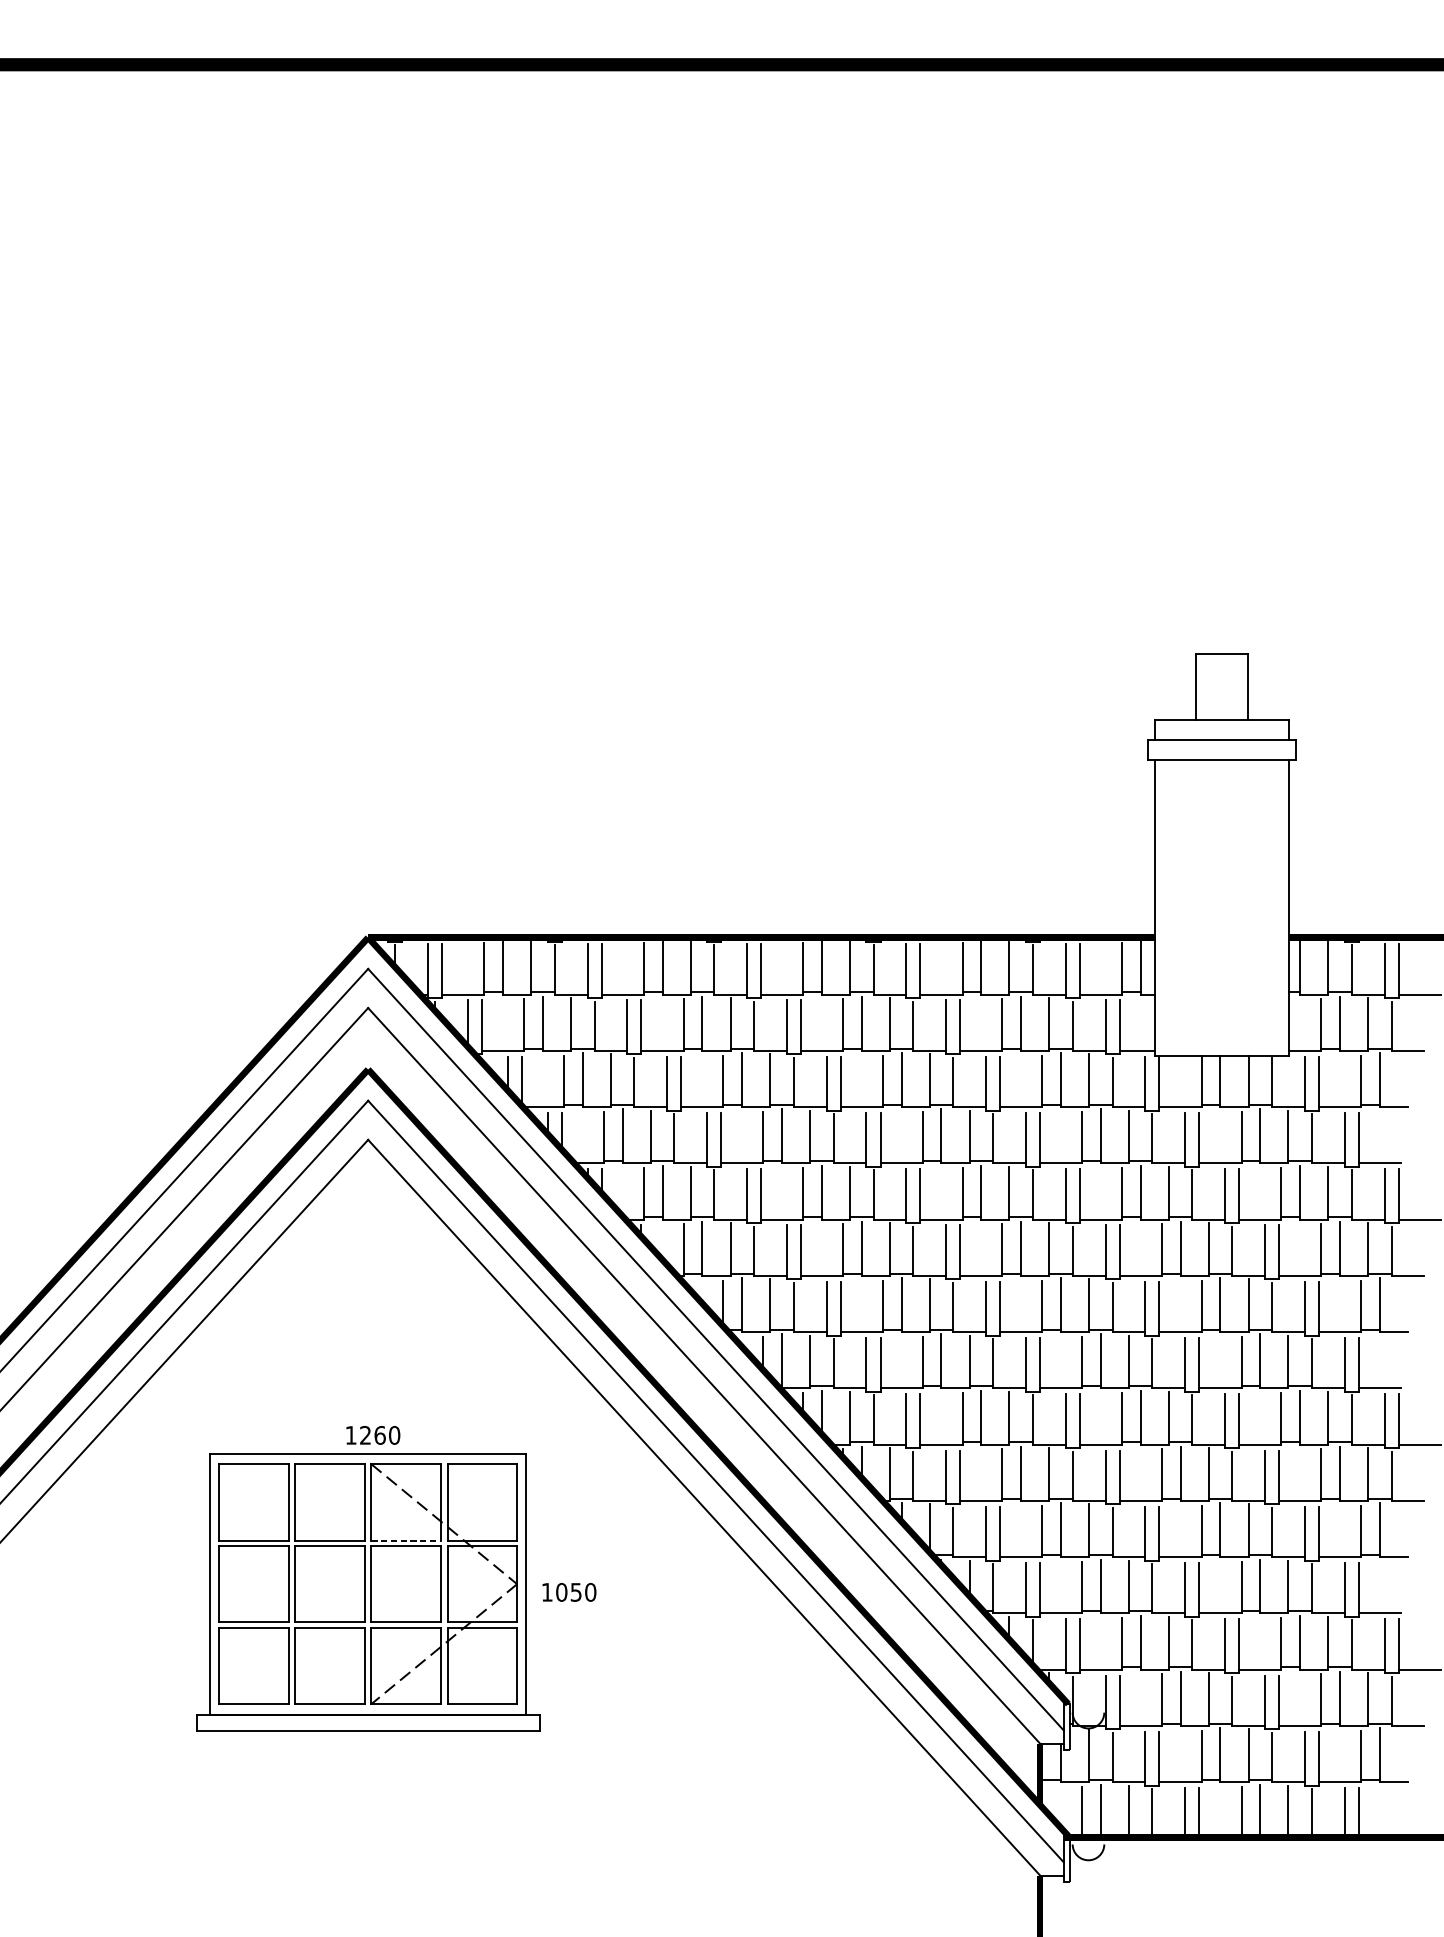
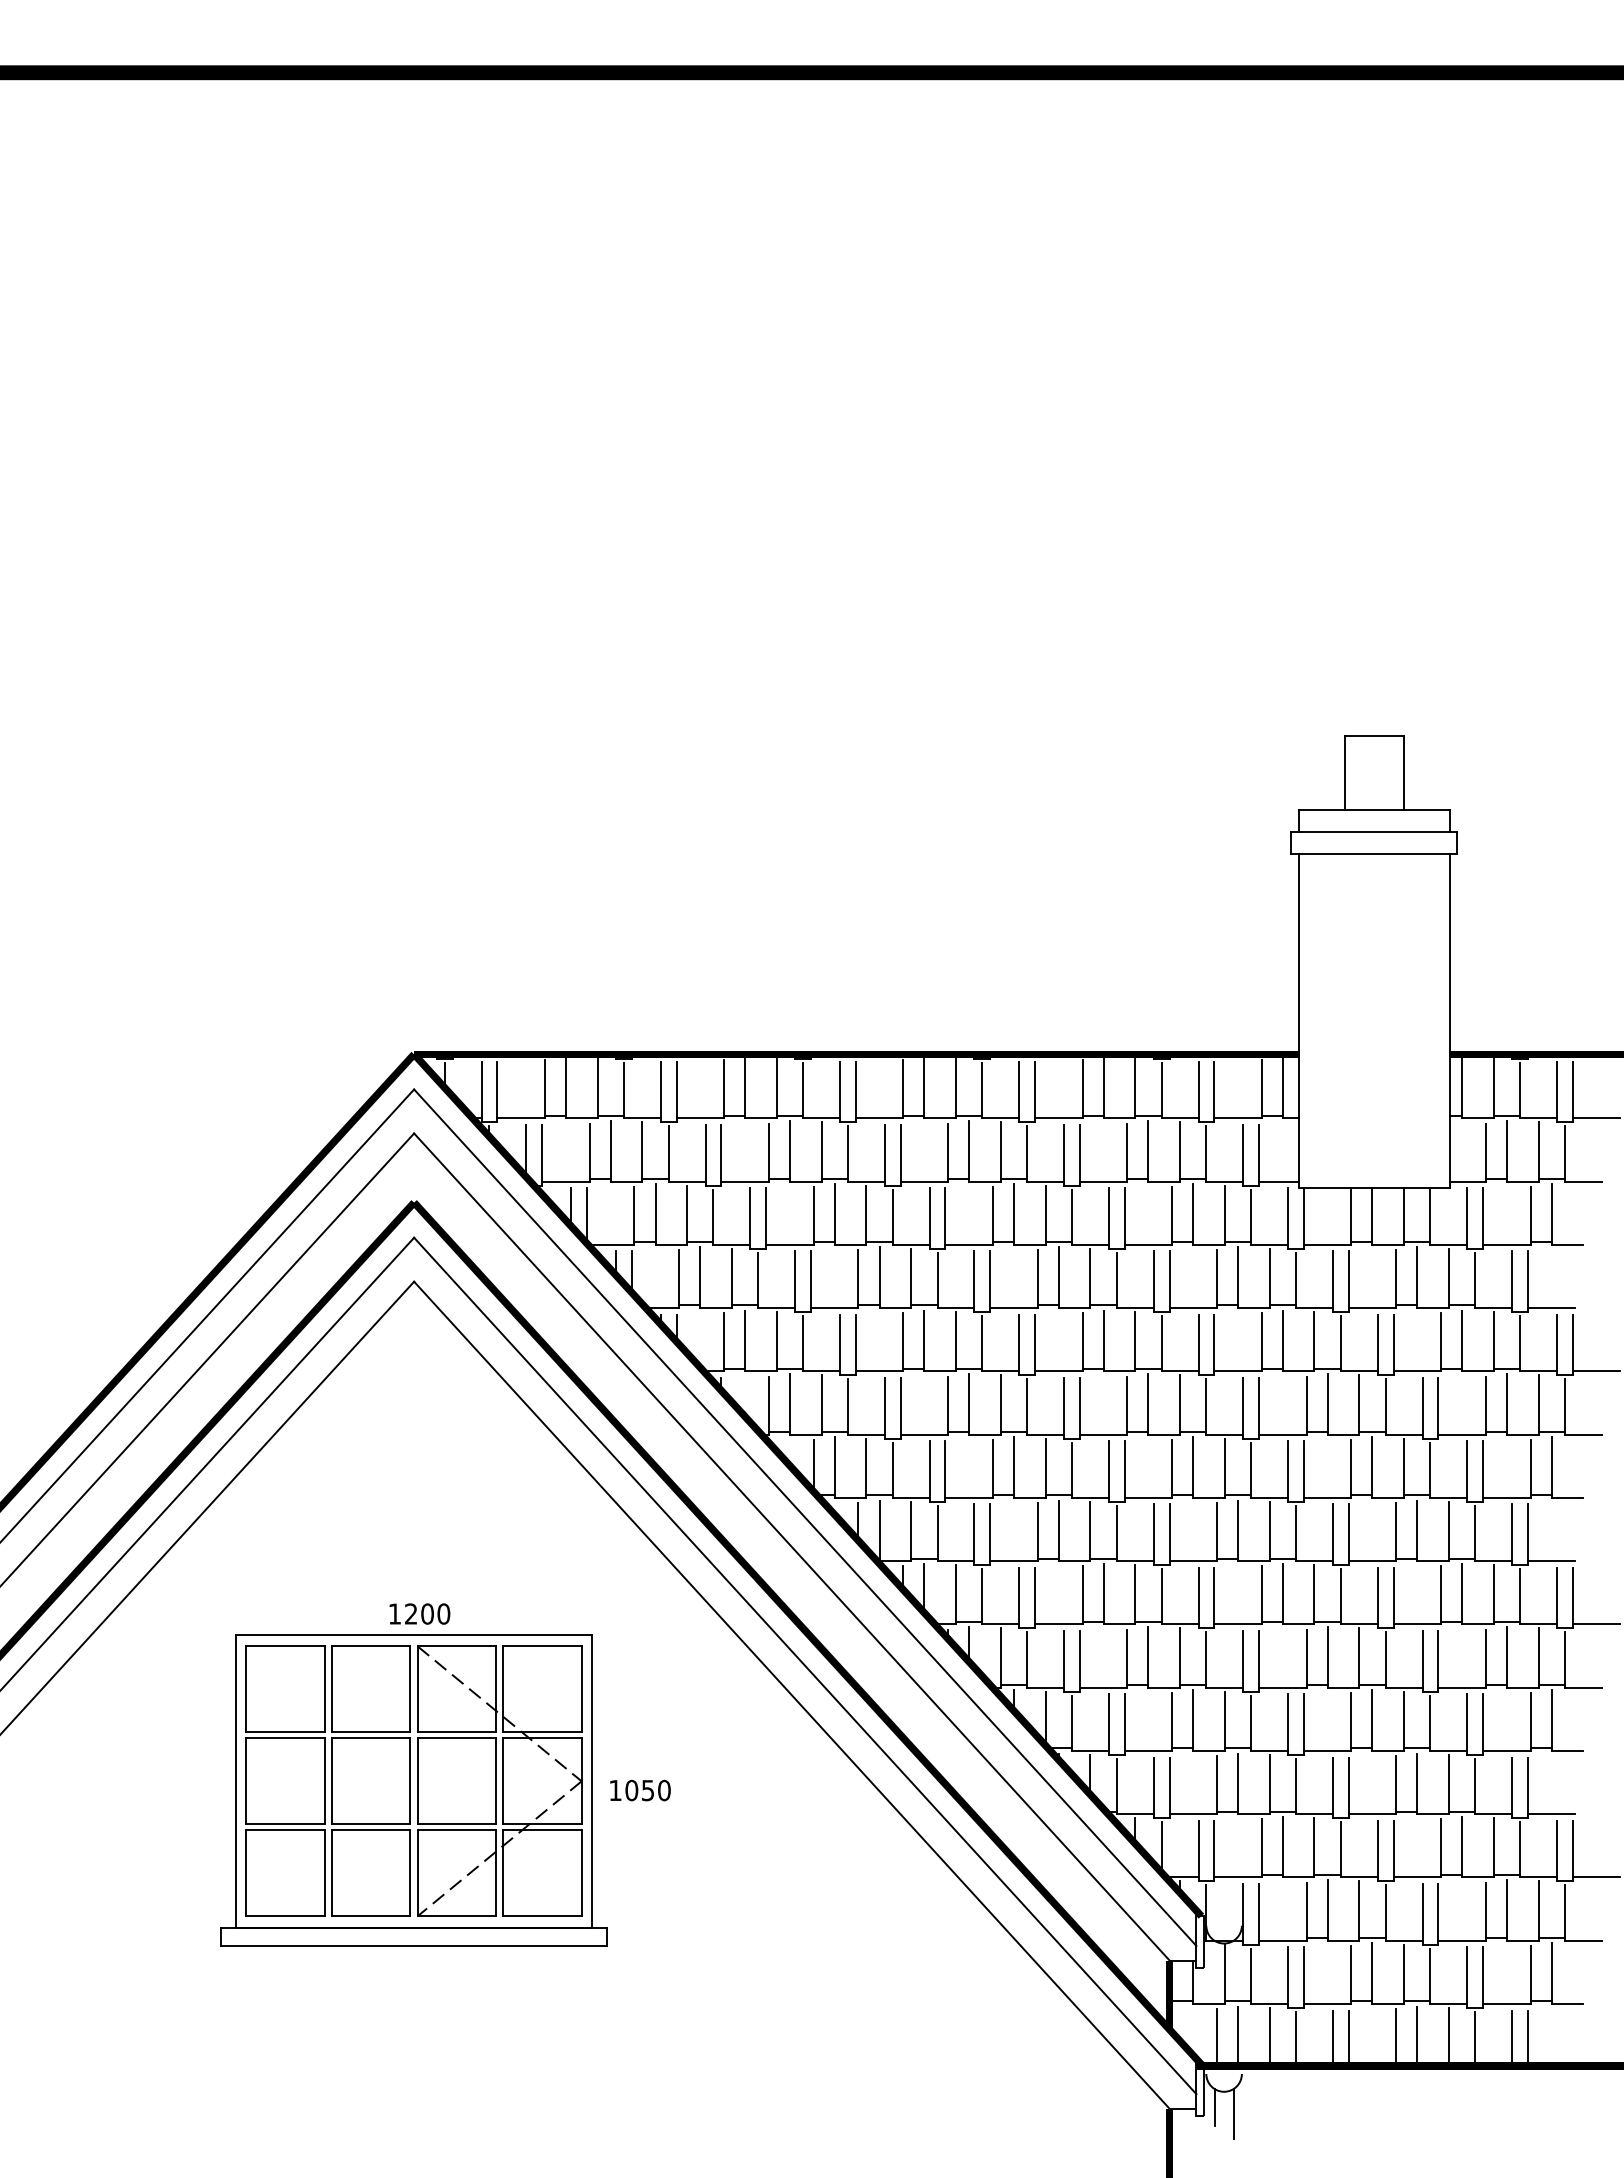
text: (380, 1434) -> (427, 1613), 1260 -> 1200
line: (406, 1540) -> (457, 1732), dashed -> solid
line: (1079, 1874) -> (1214, 2107), added
line: (1096, 1879) -> (1233, 2113), added

